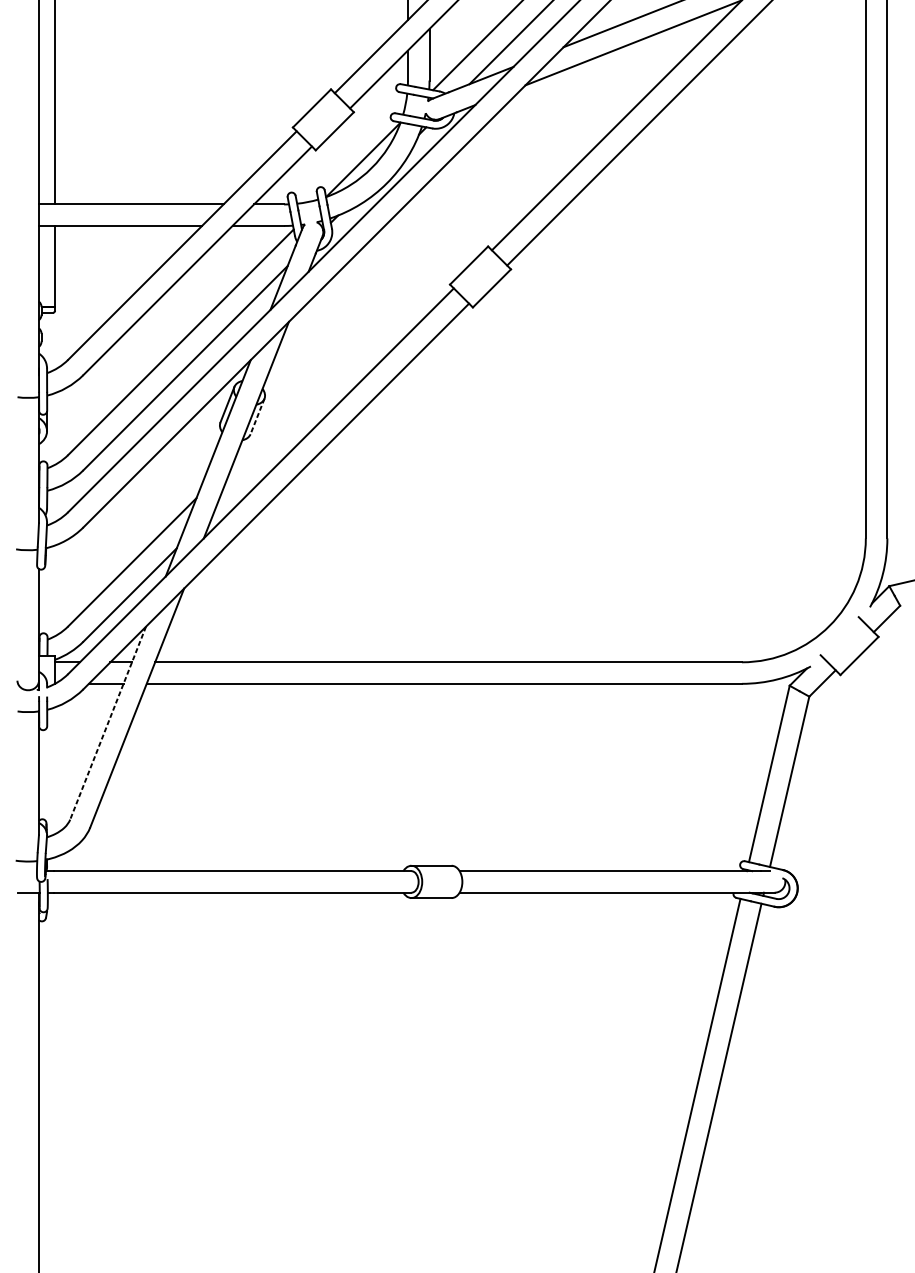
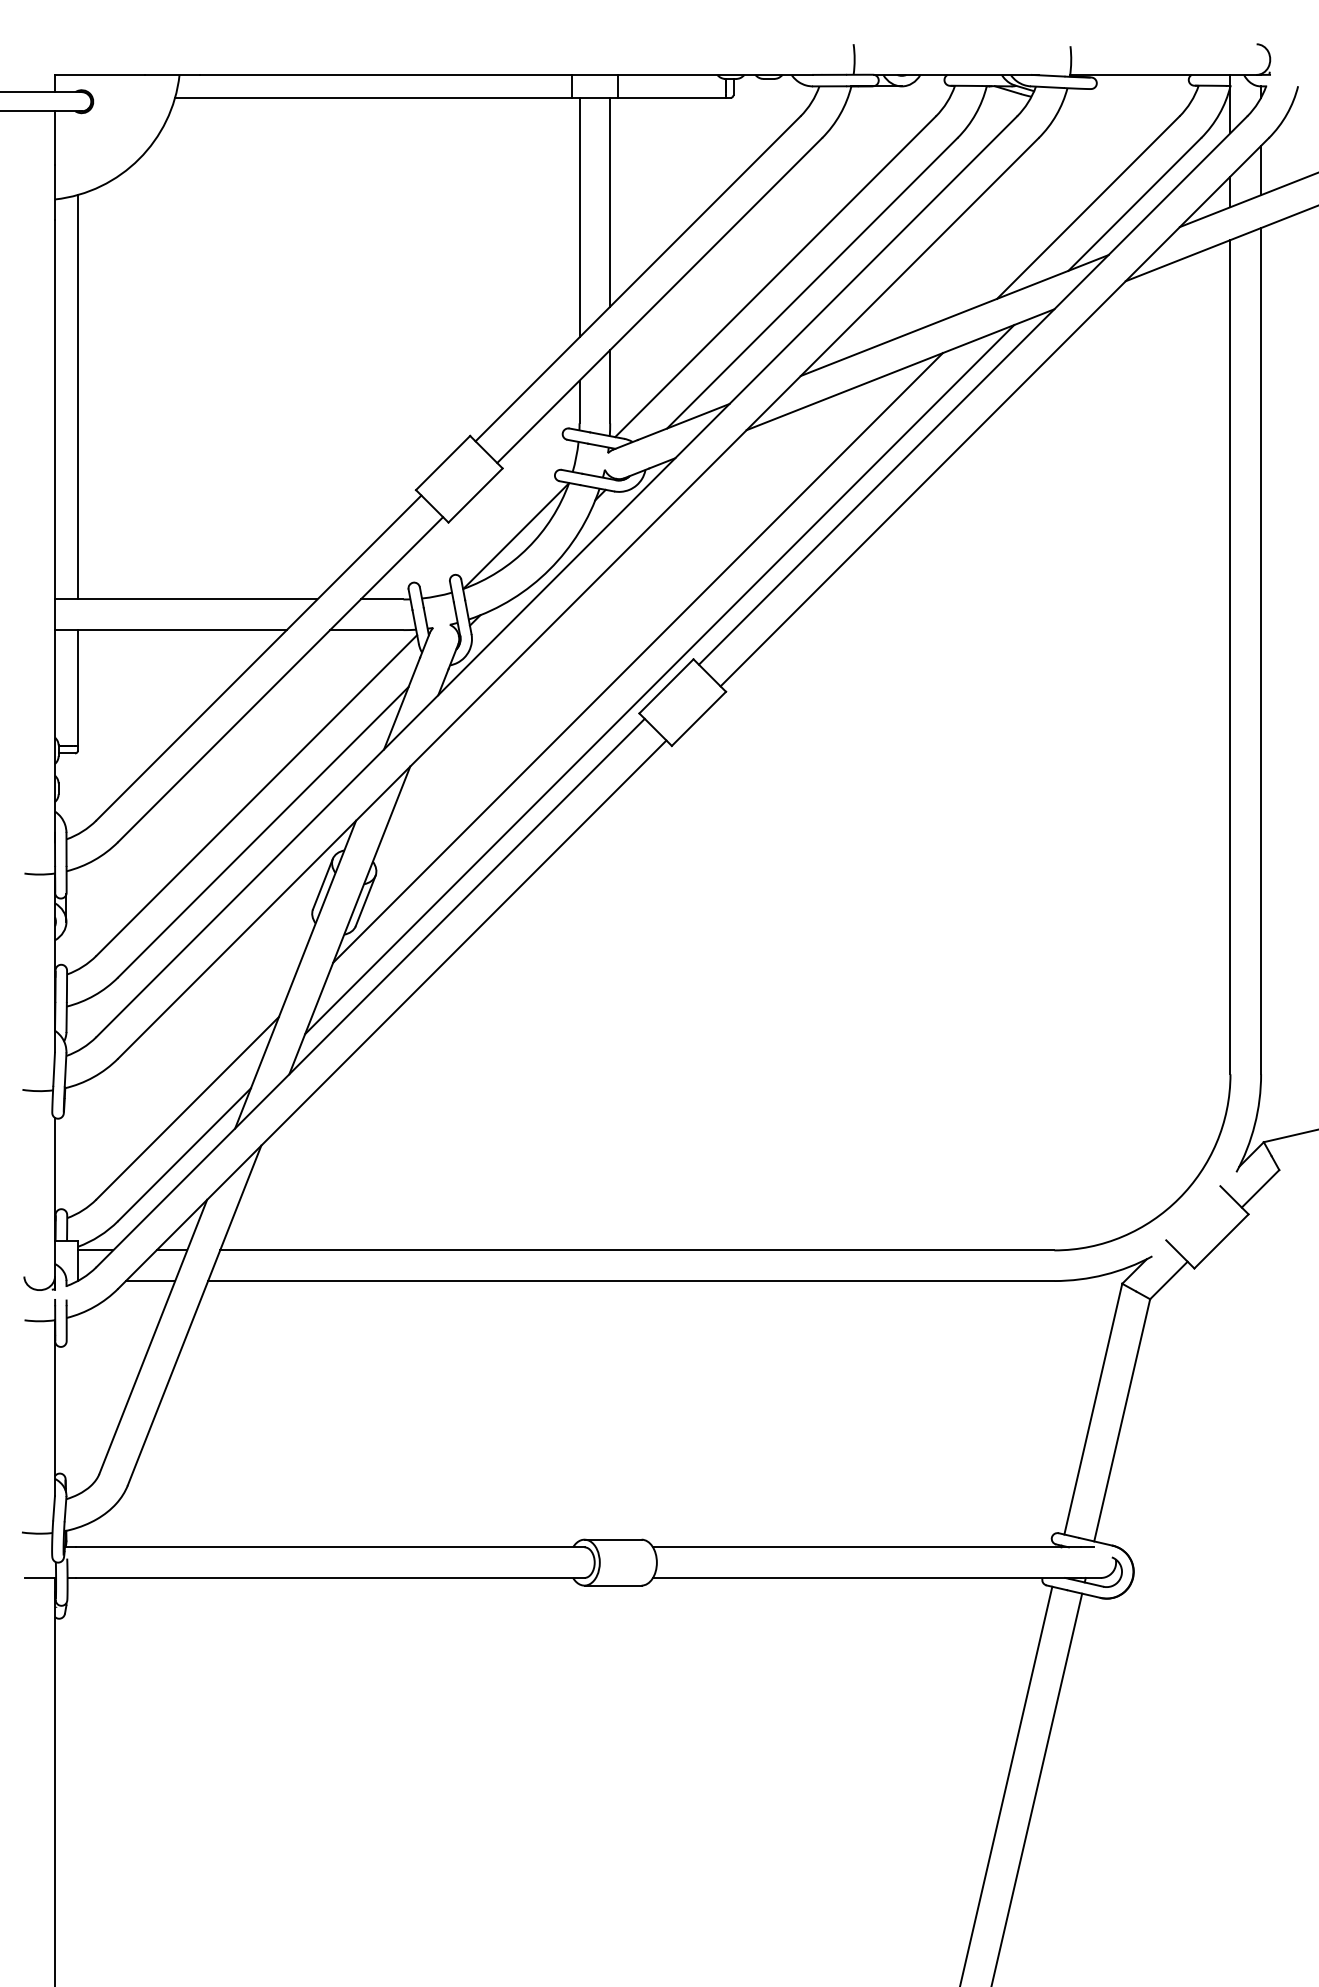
line: (448, 245) -> (637, 657), added
line: (464, 260) -> (659, 679), added
line: (257, 416) -> (365, 901), dashed -> solid
line: (108, 723) -> (153, 1337), dashed -> solid

